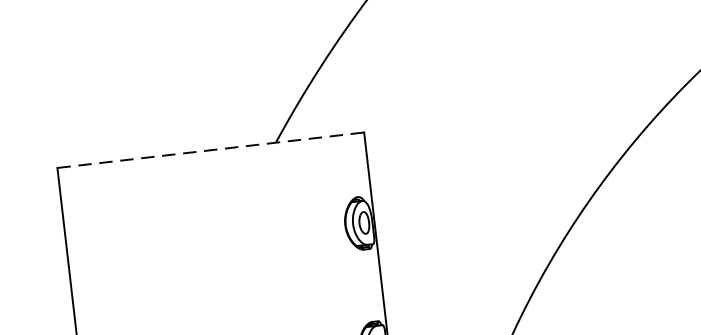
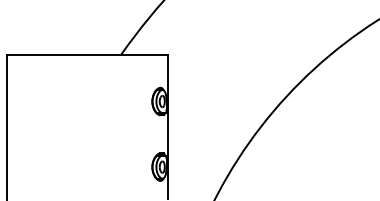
line: (211, 149) -> (87, 54), dashed -> solid

